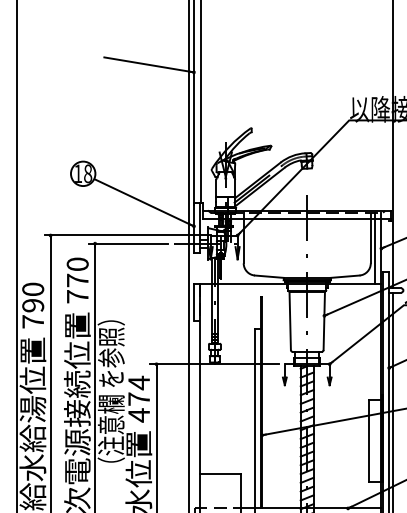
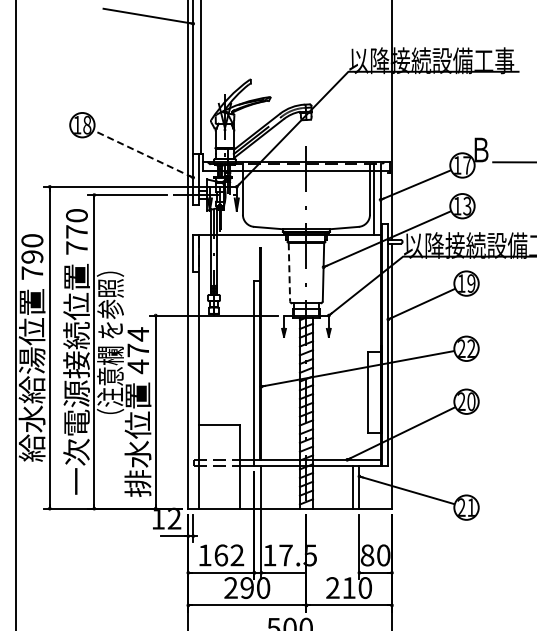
line: (143, 202) -> (142, 153), solid -> dashed
line: (290, 321) -> (289, 272), solid -> dashed

